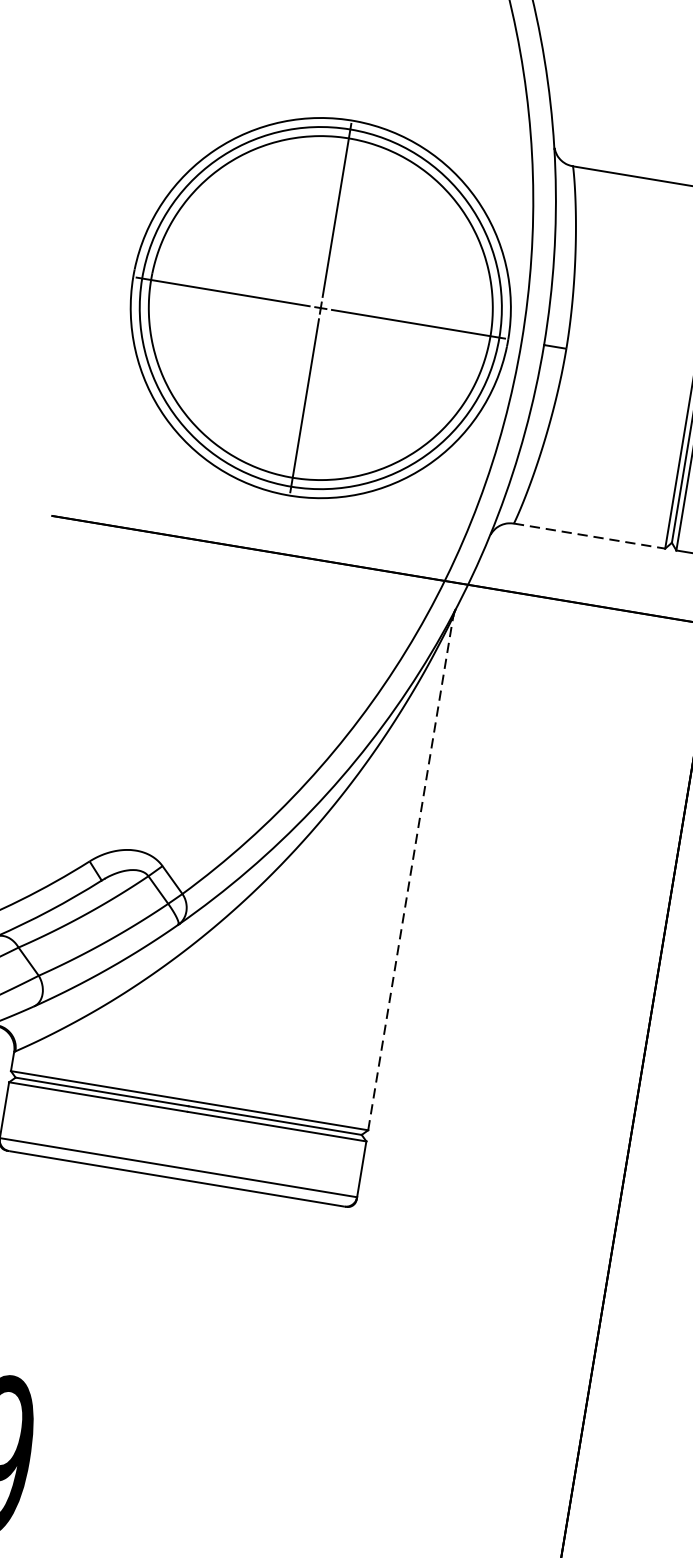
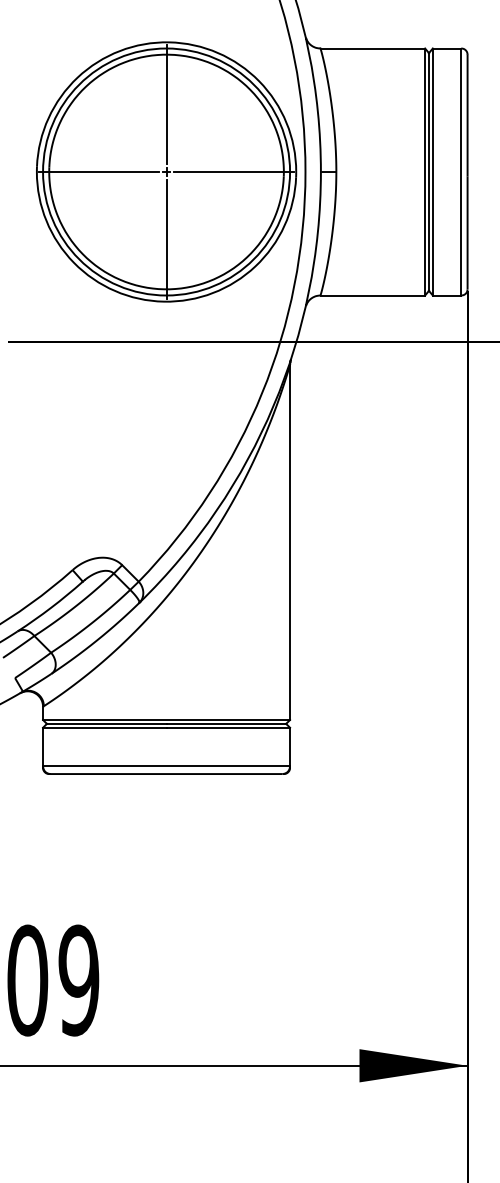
line: (590, 536) -> (373, 295), dashed -> solid
line: (411, 873) -> (290, 542), dashed -> solid

